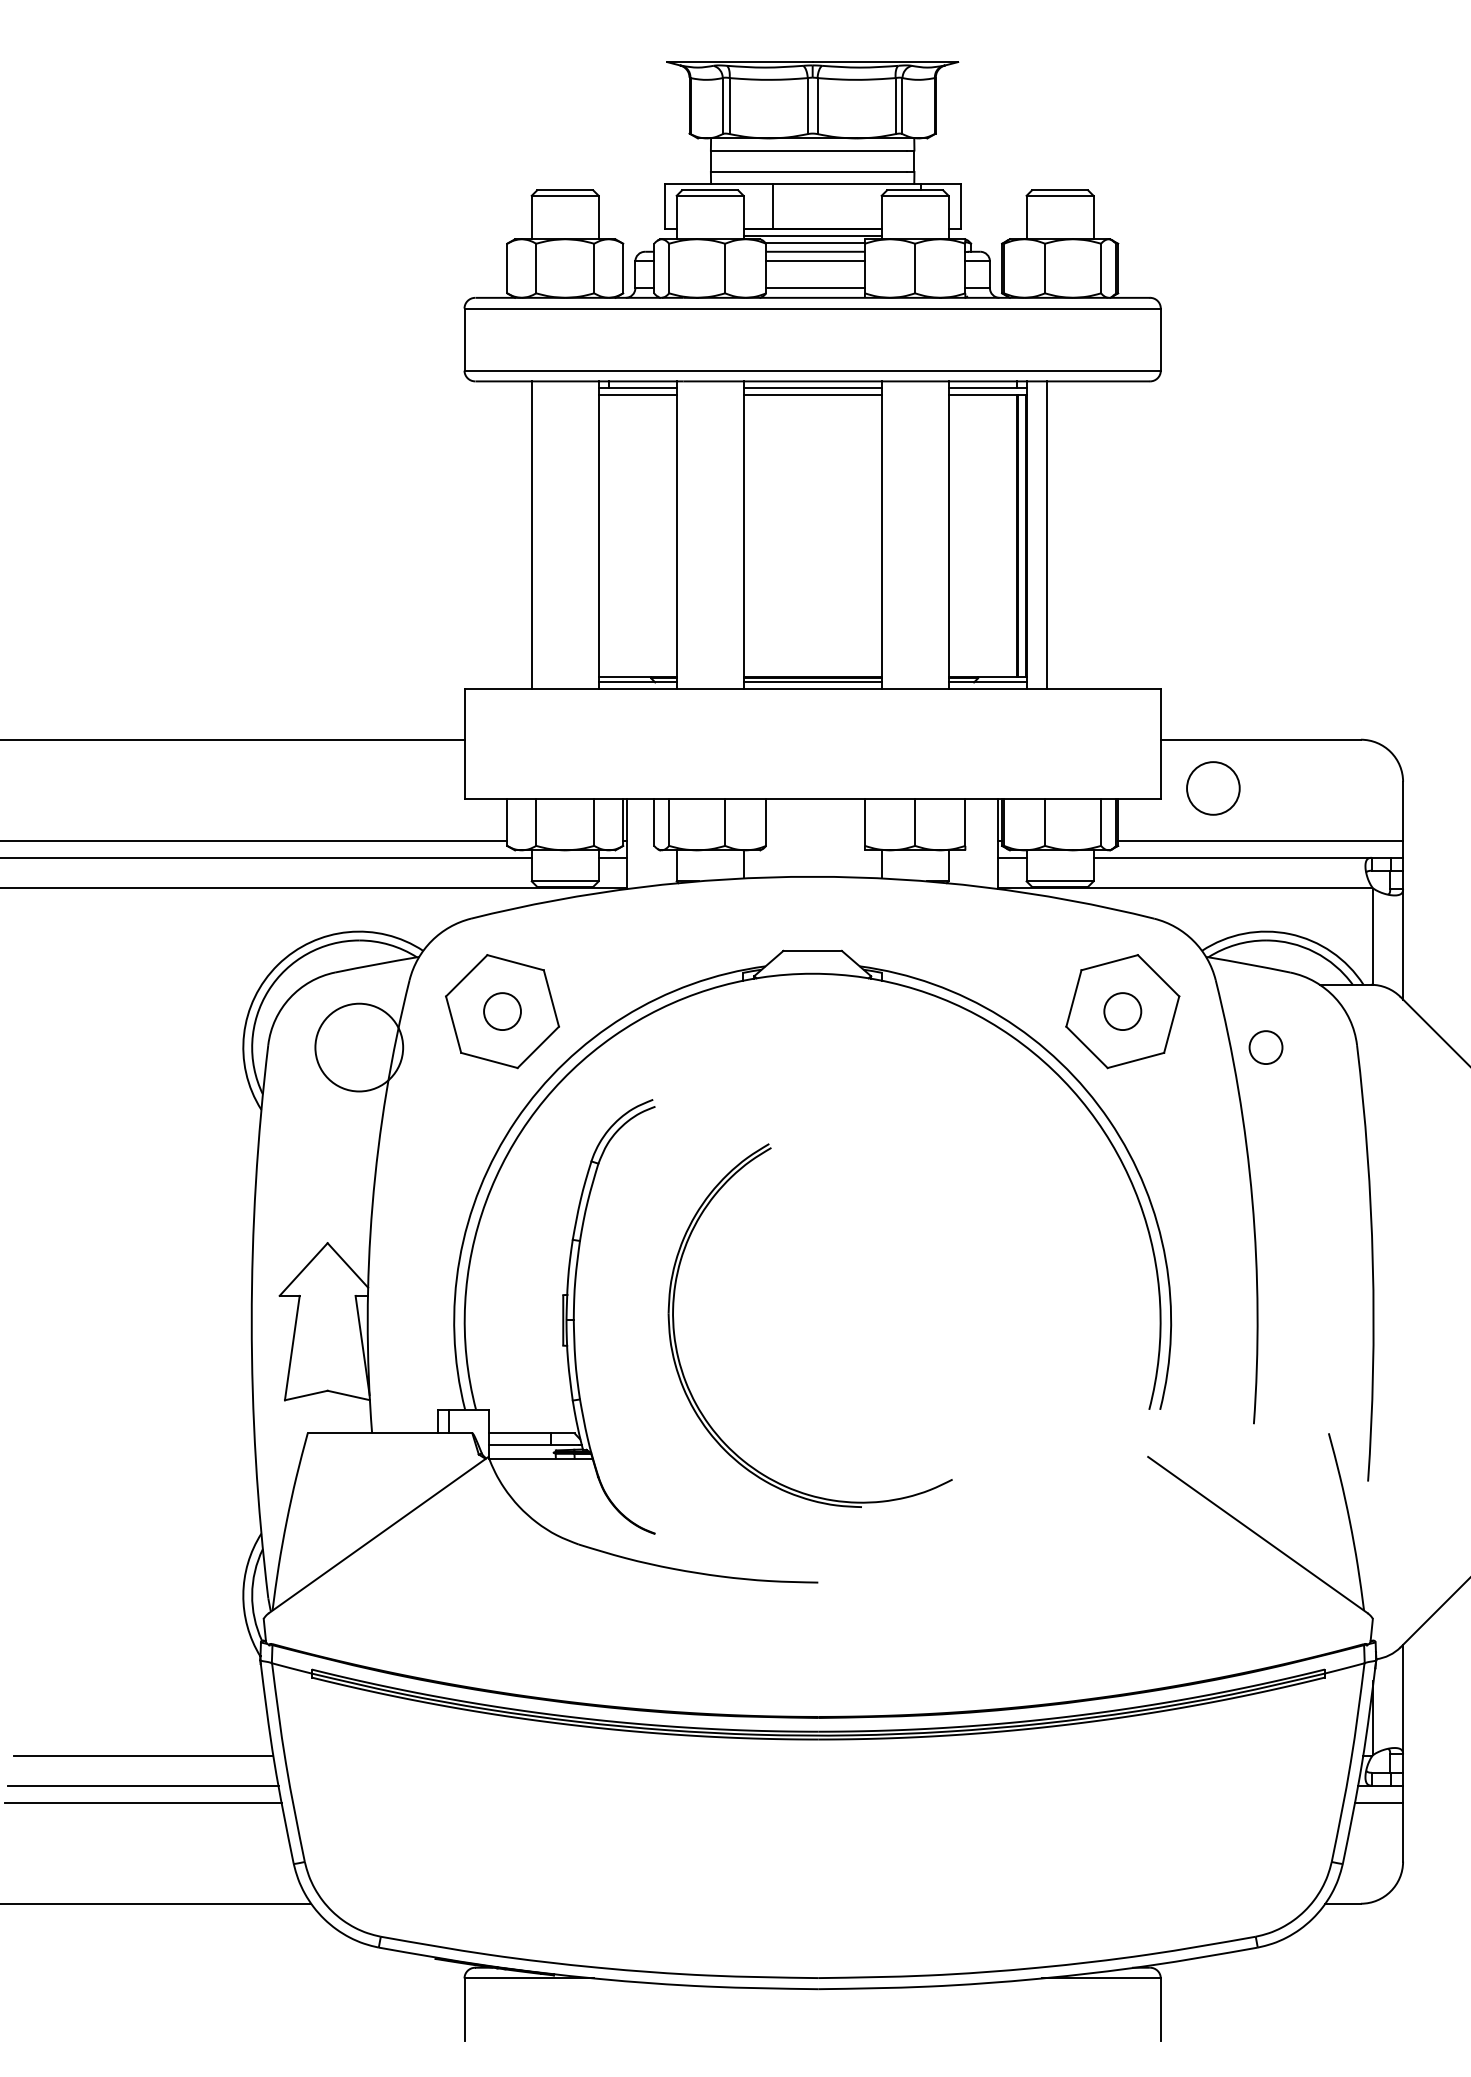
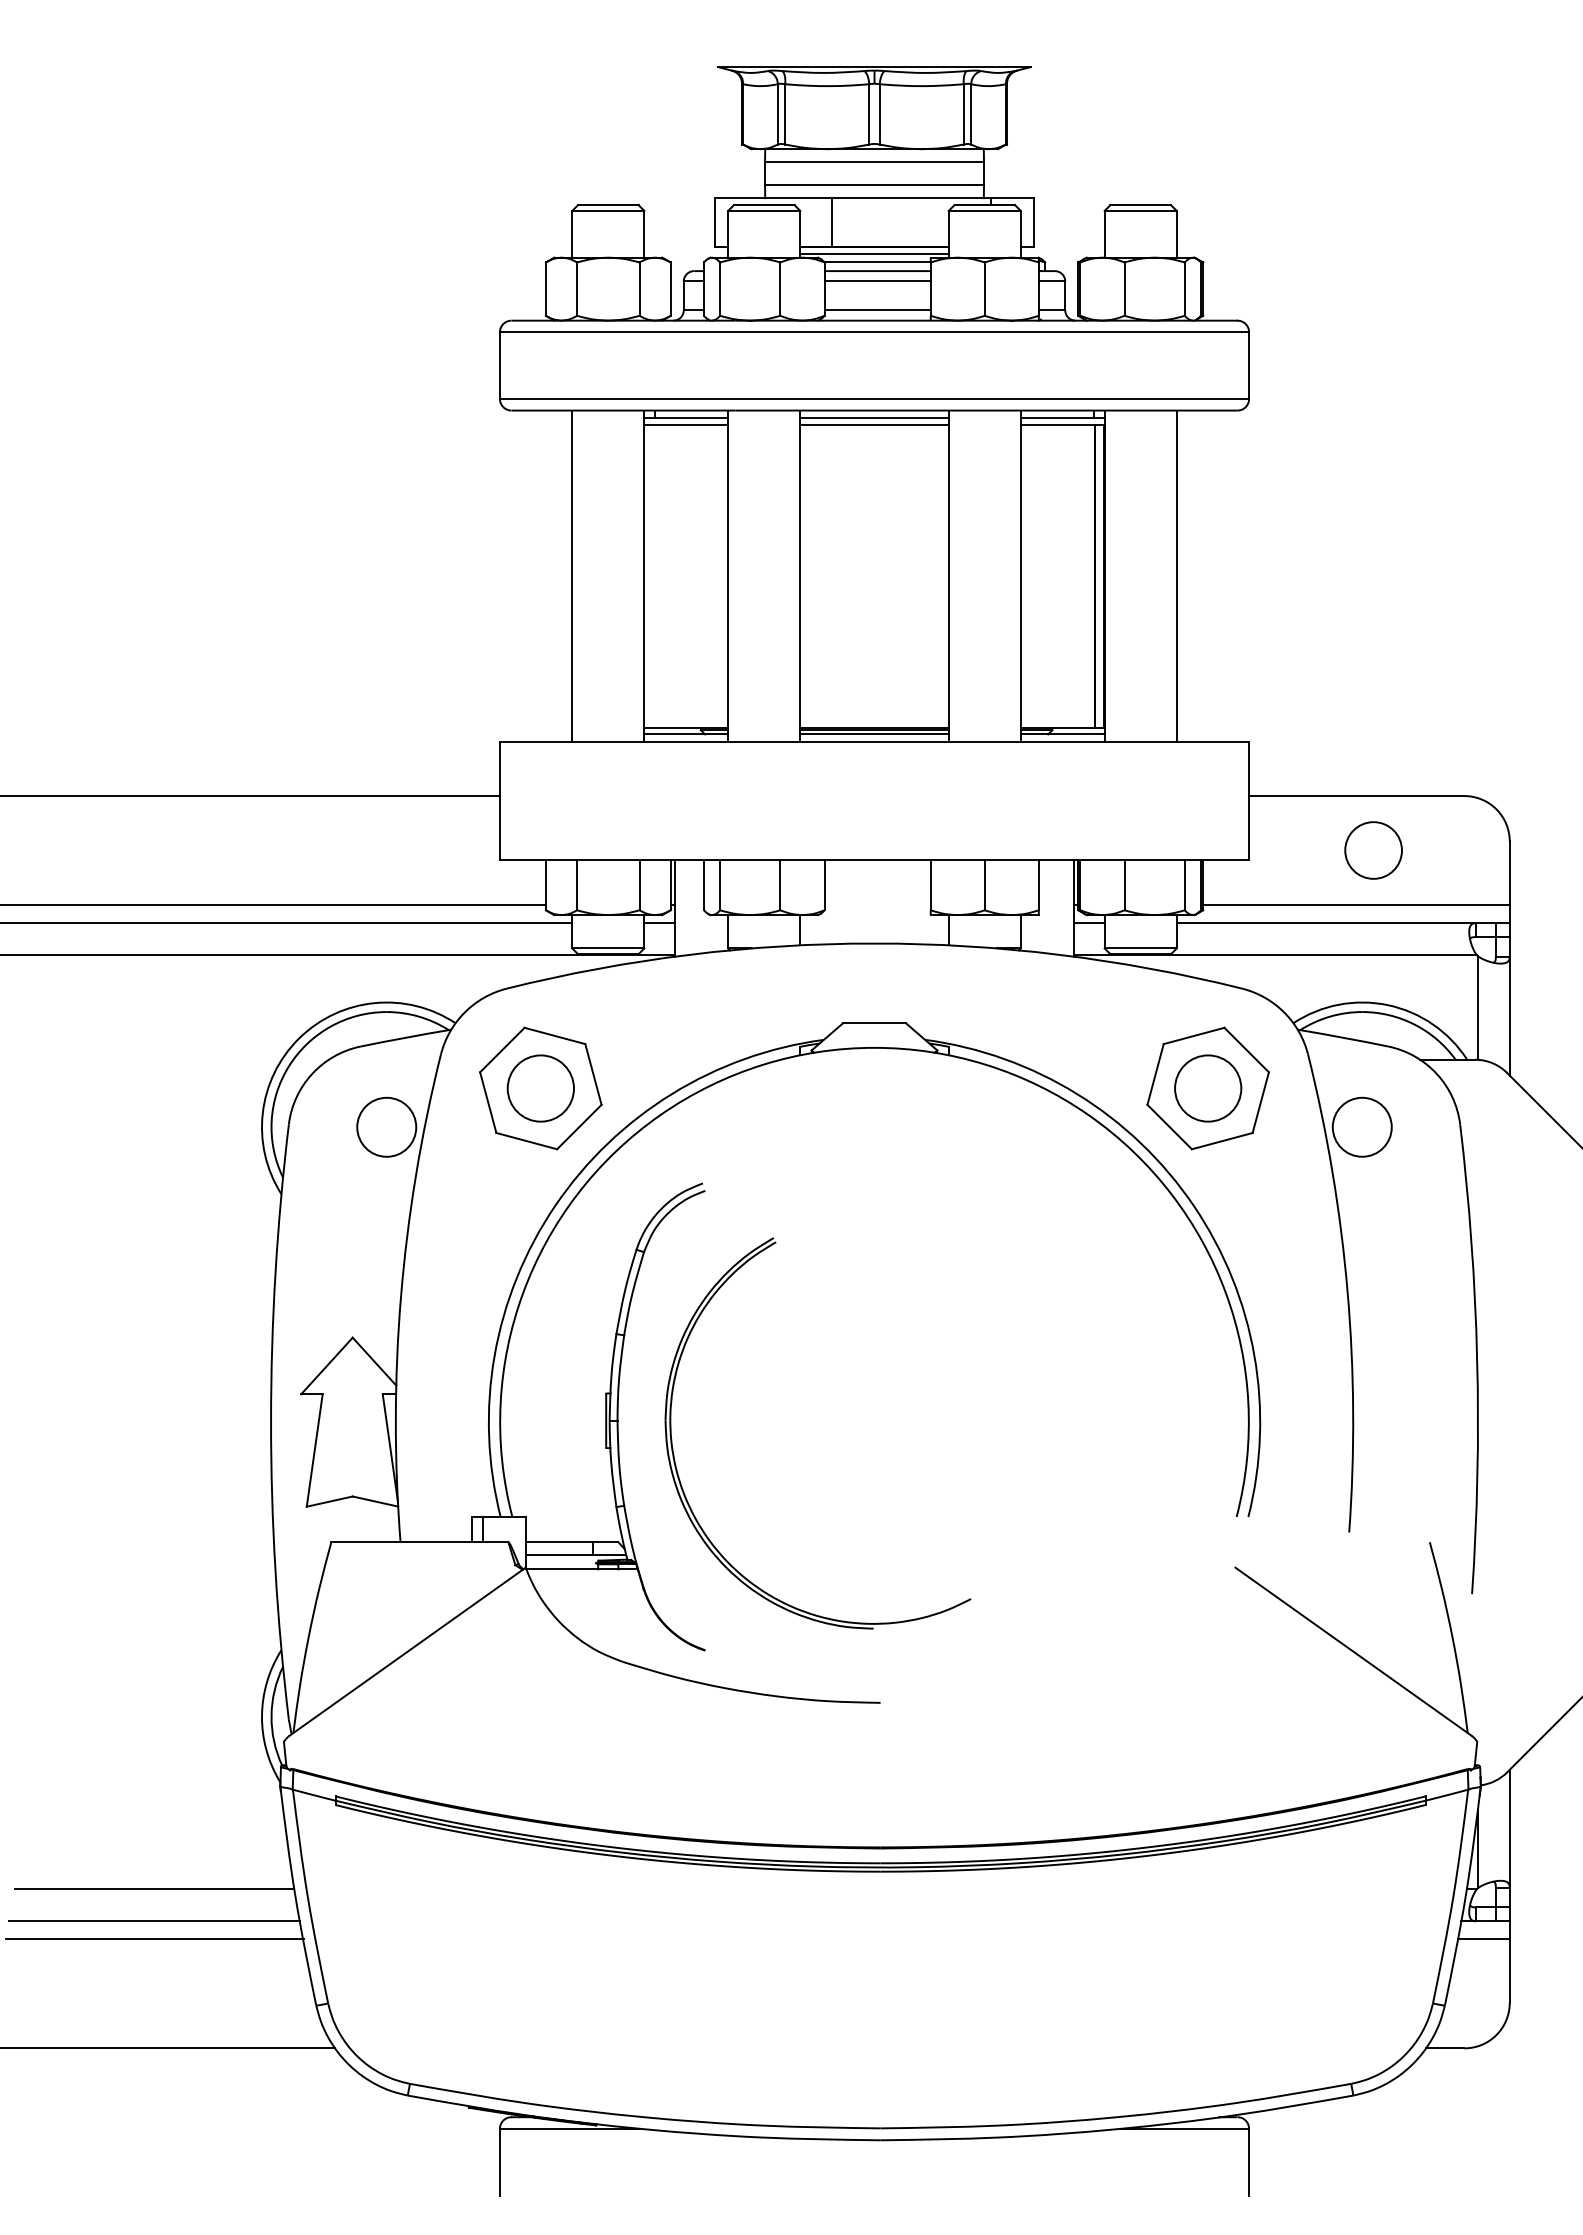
line: (1046, 534) -> (1176, 575), moved
circle: (1213, 788) -> (1373, 850), moved
circle: (502, 1011) -> (540, 1088), size x1.67
circle: (1123, 1011) -> (1208, 1088), size x1.67
circle: (359, 1046) -> (386, 1126), size x0.62
circle: (1265, 1046) -> (1361, 1126), size x1.67
part: (676, 1345) -> (674, 1454), moved

